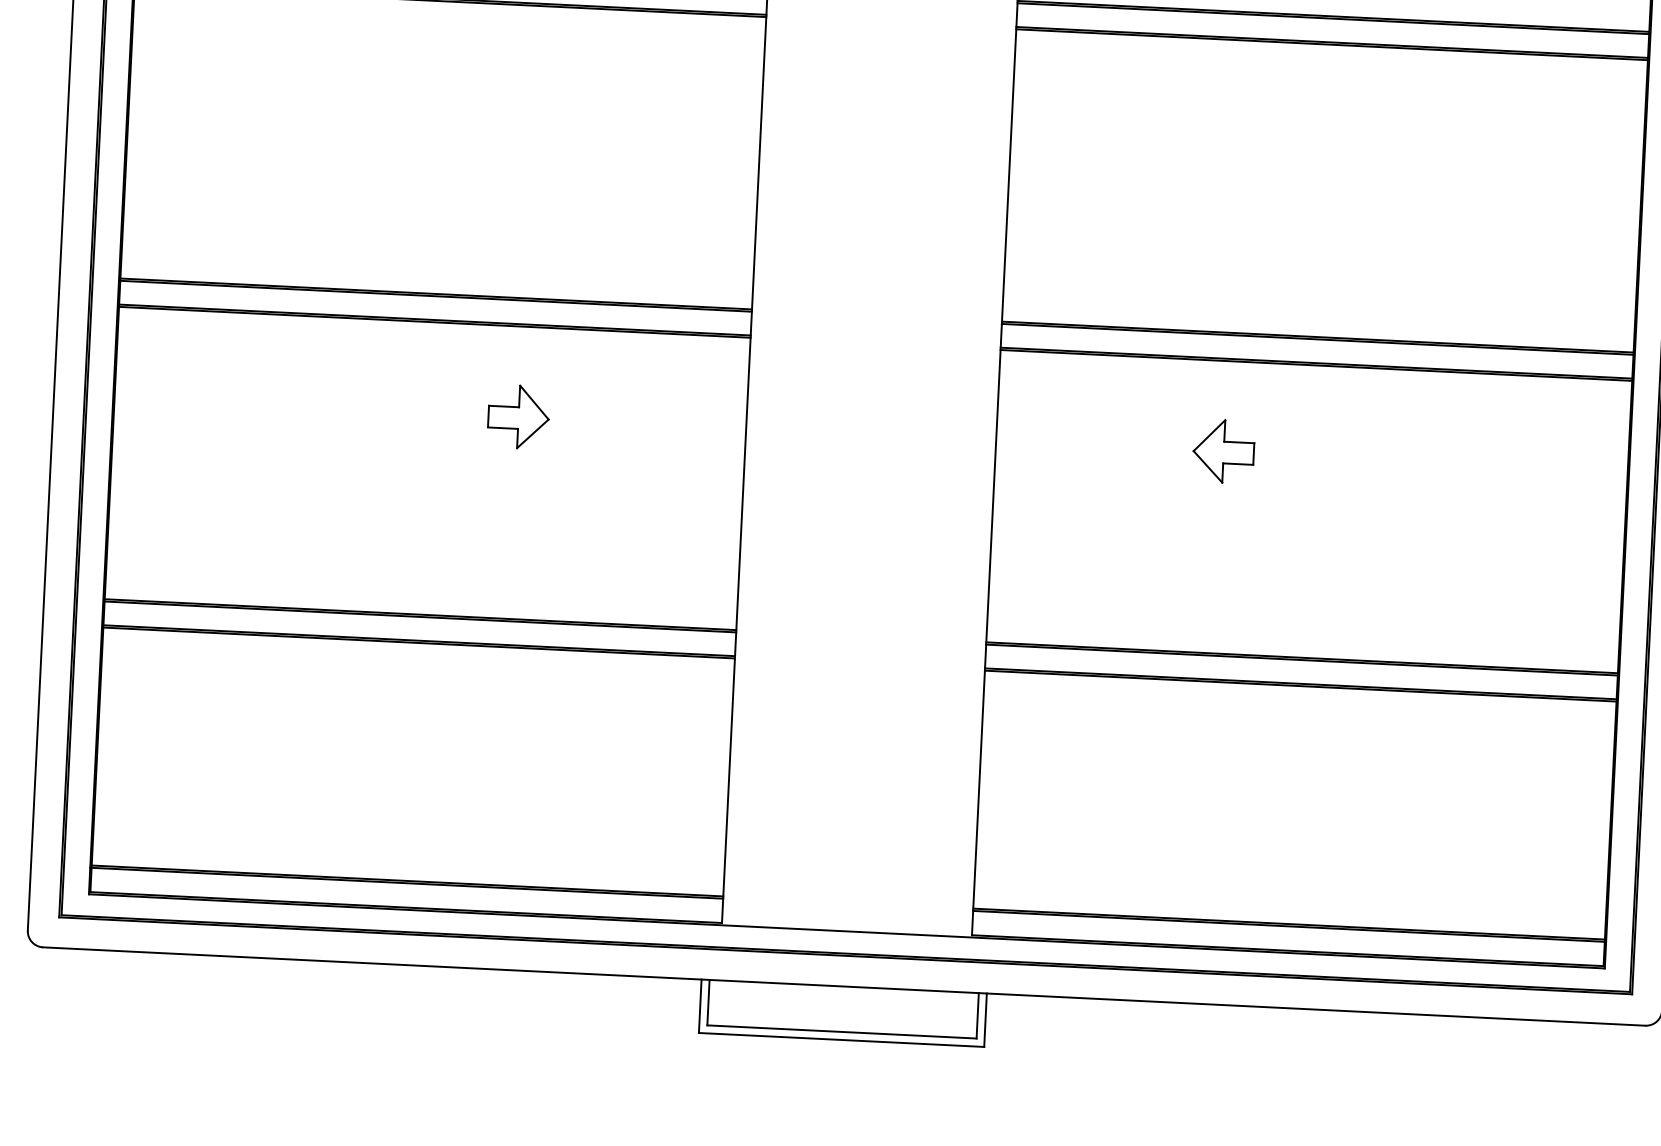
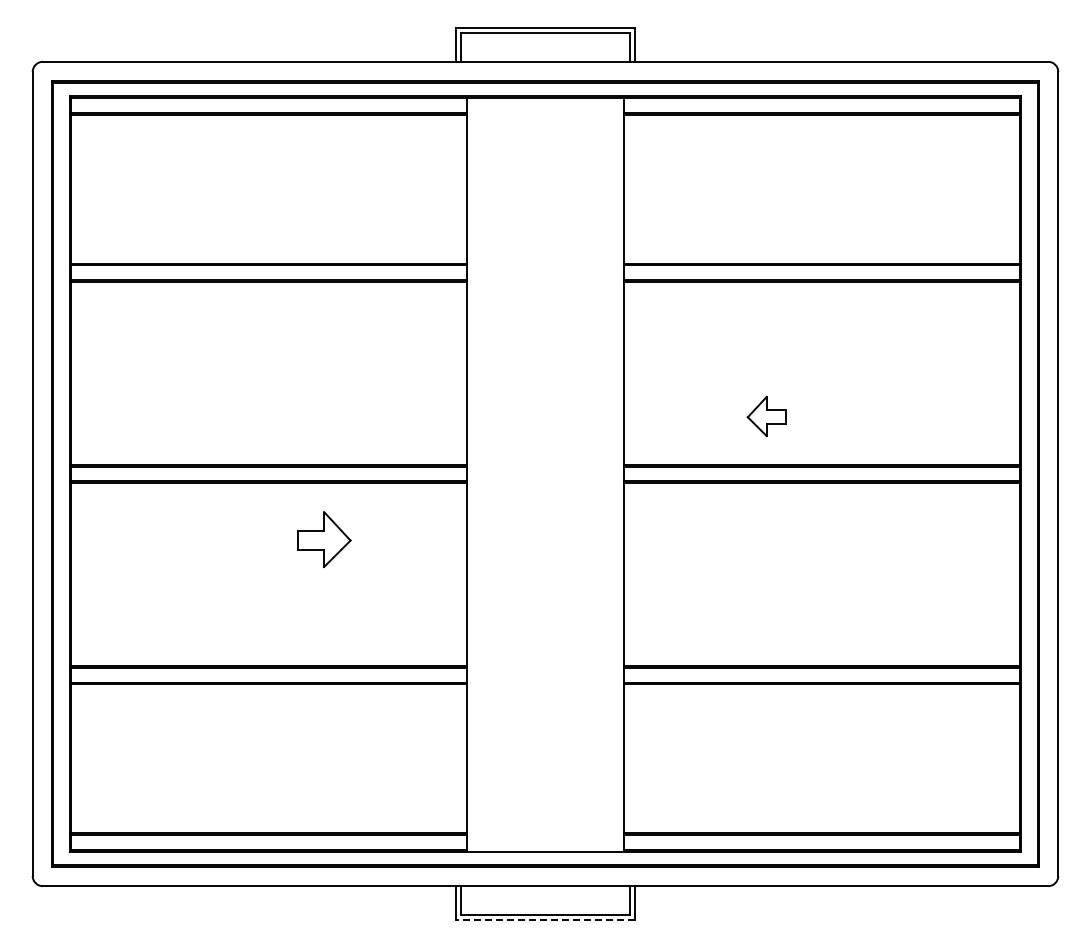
part: (519, 416) -> (324, 539), size x1.4
part: (1223, 451) -> (766, 416), moved
line: (841, 1039) -> (545, 919), solid -> dashed

